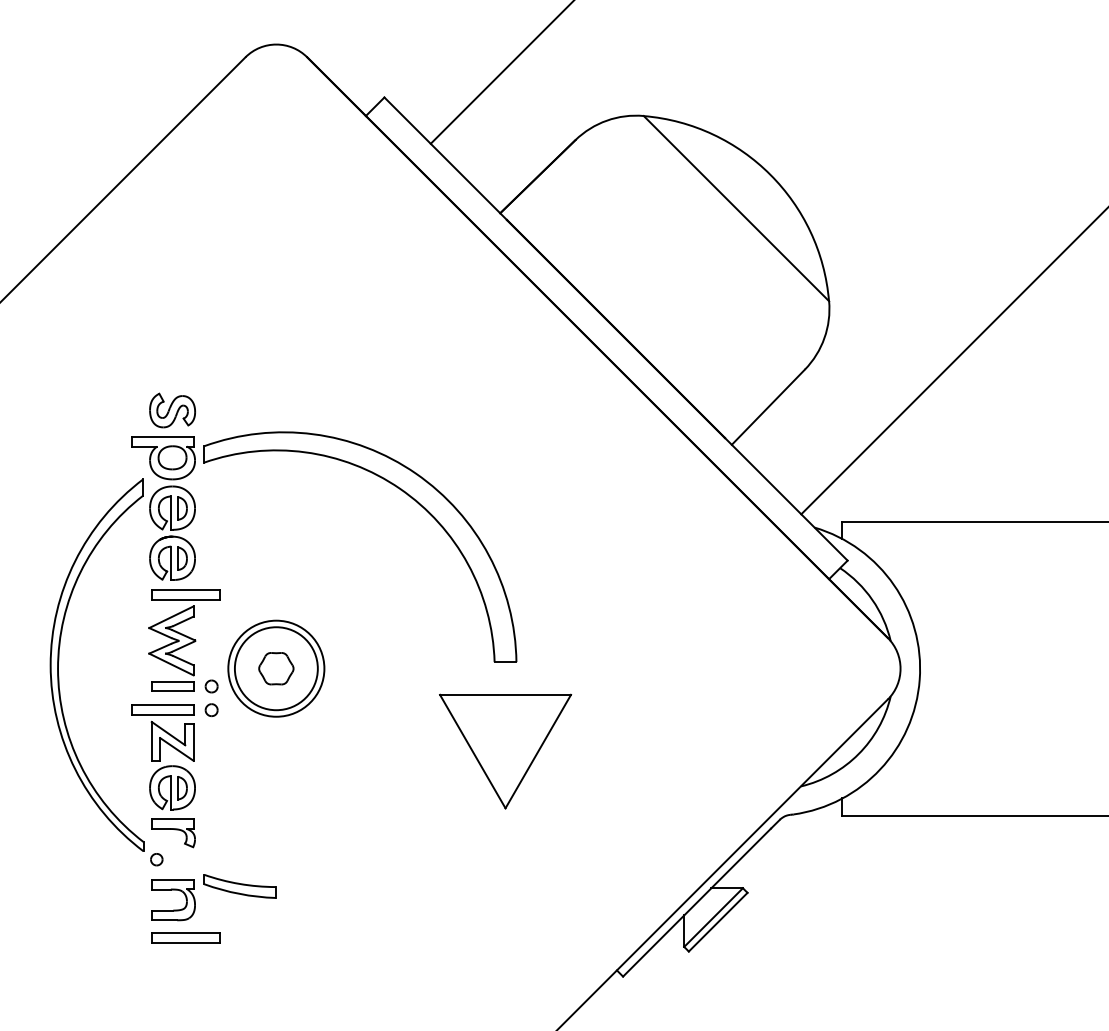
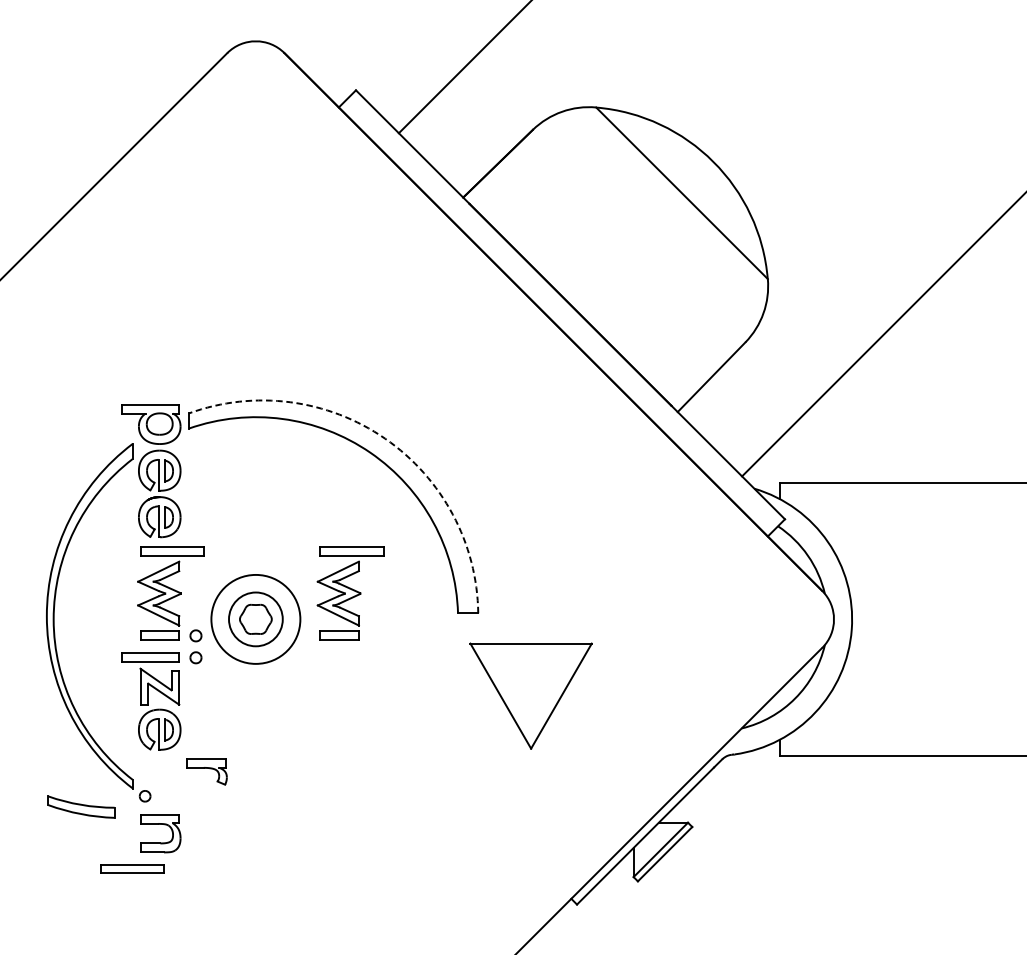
part: (172, 410) -> (159, 380), removed
arc: (415, 473) -> (384, 438), solid -> dashed
part: (378, 640) -> (350, 593), added
circle: (275, 668) -> (255, 619), size x0.7
part: (505, 751) -> (531, 696), moved
part: (173, 833) -> (206, 772), moved
part: (239, 886) -> (80, 807), moved
part: (185, 937) -> (131, 868), moved

